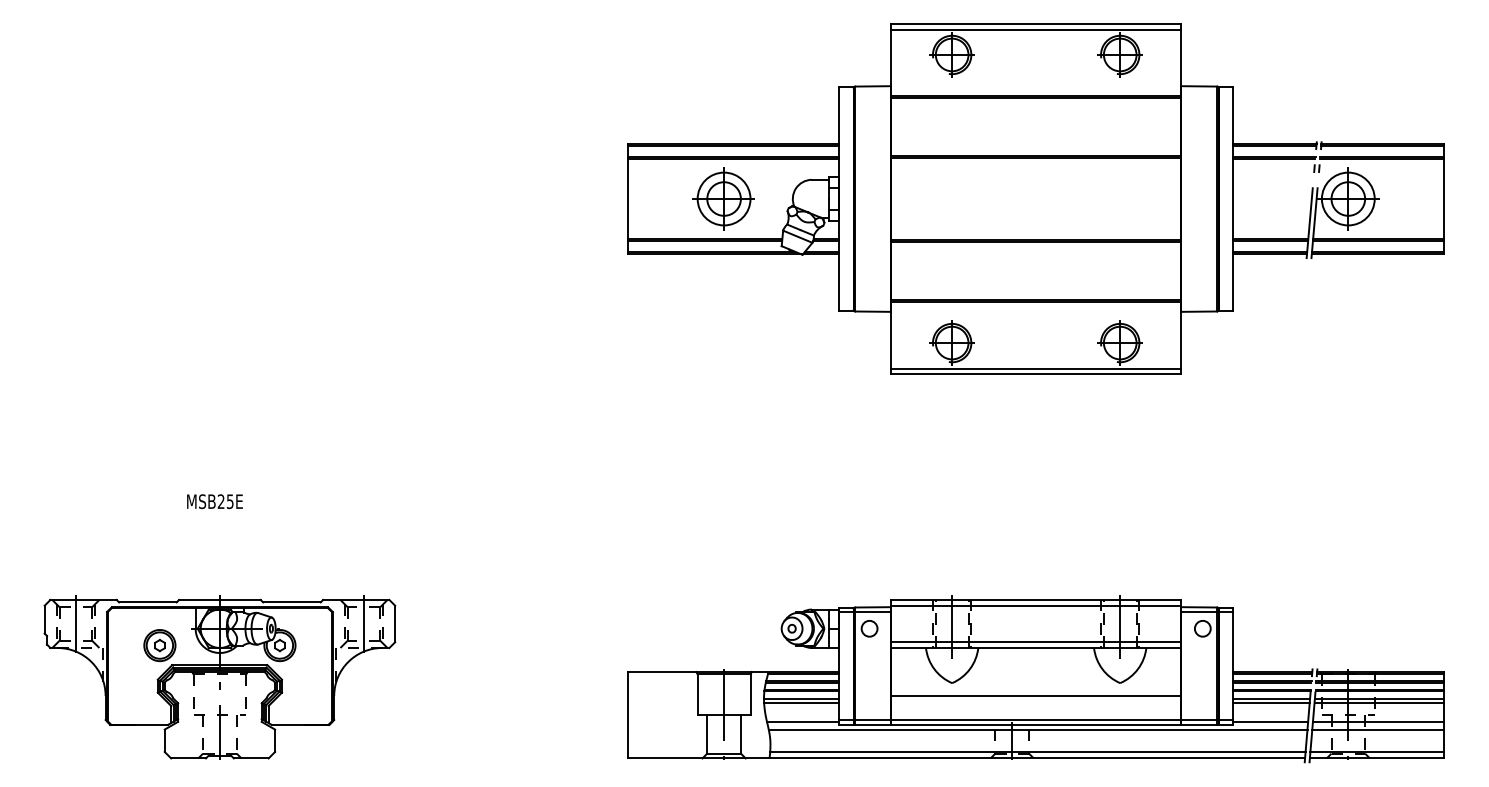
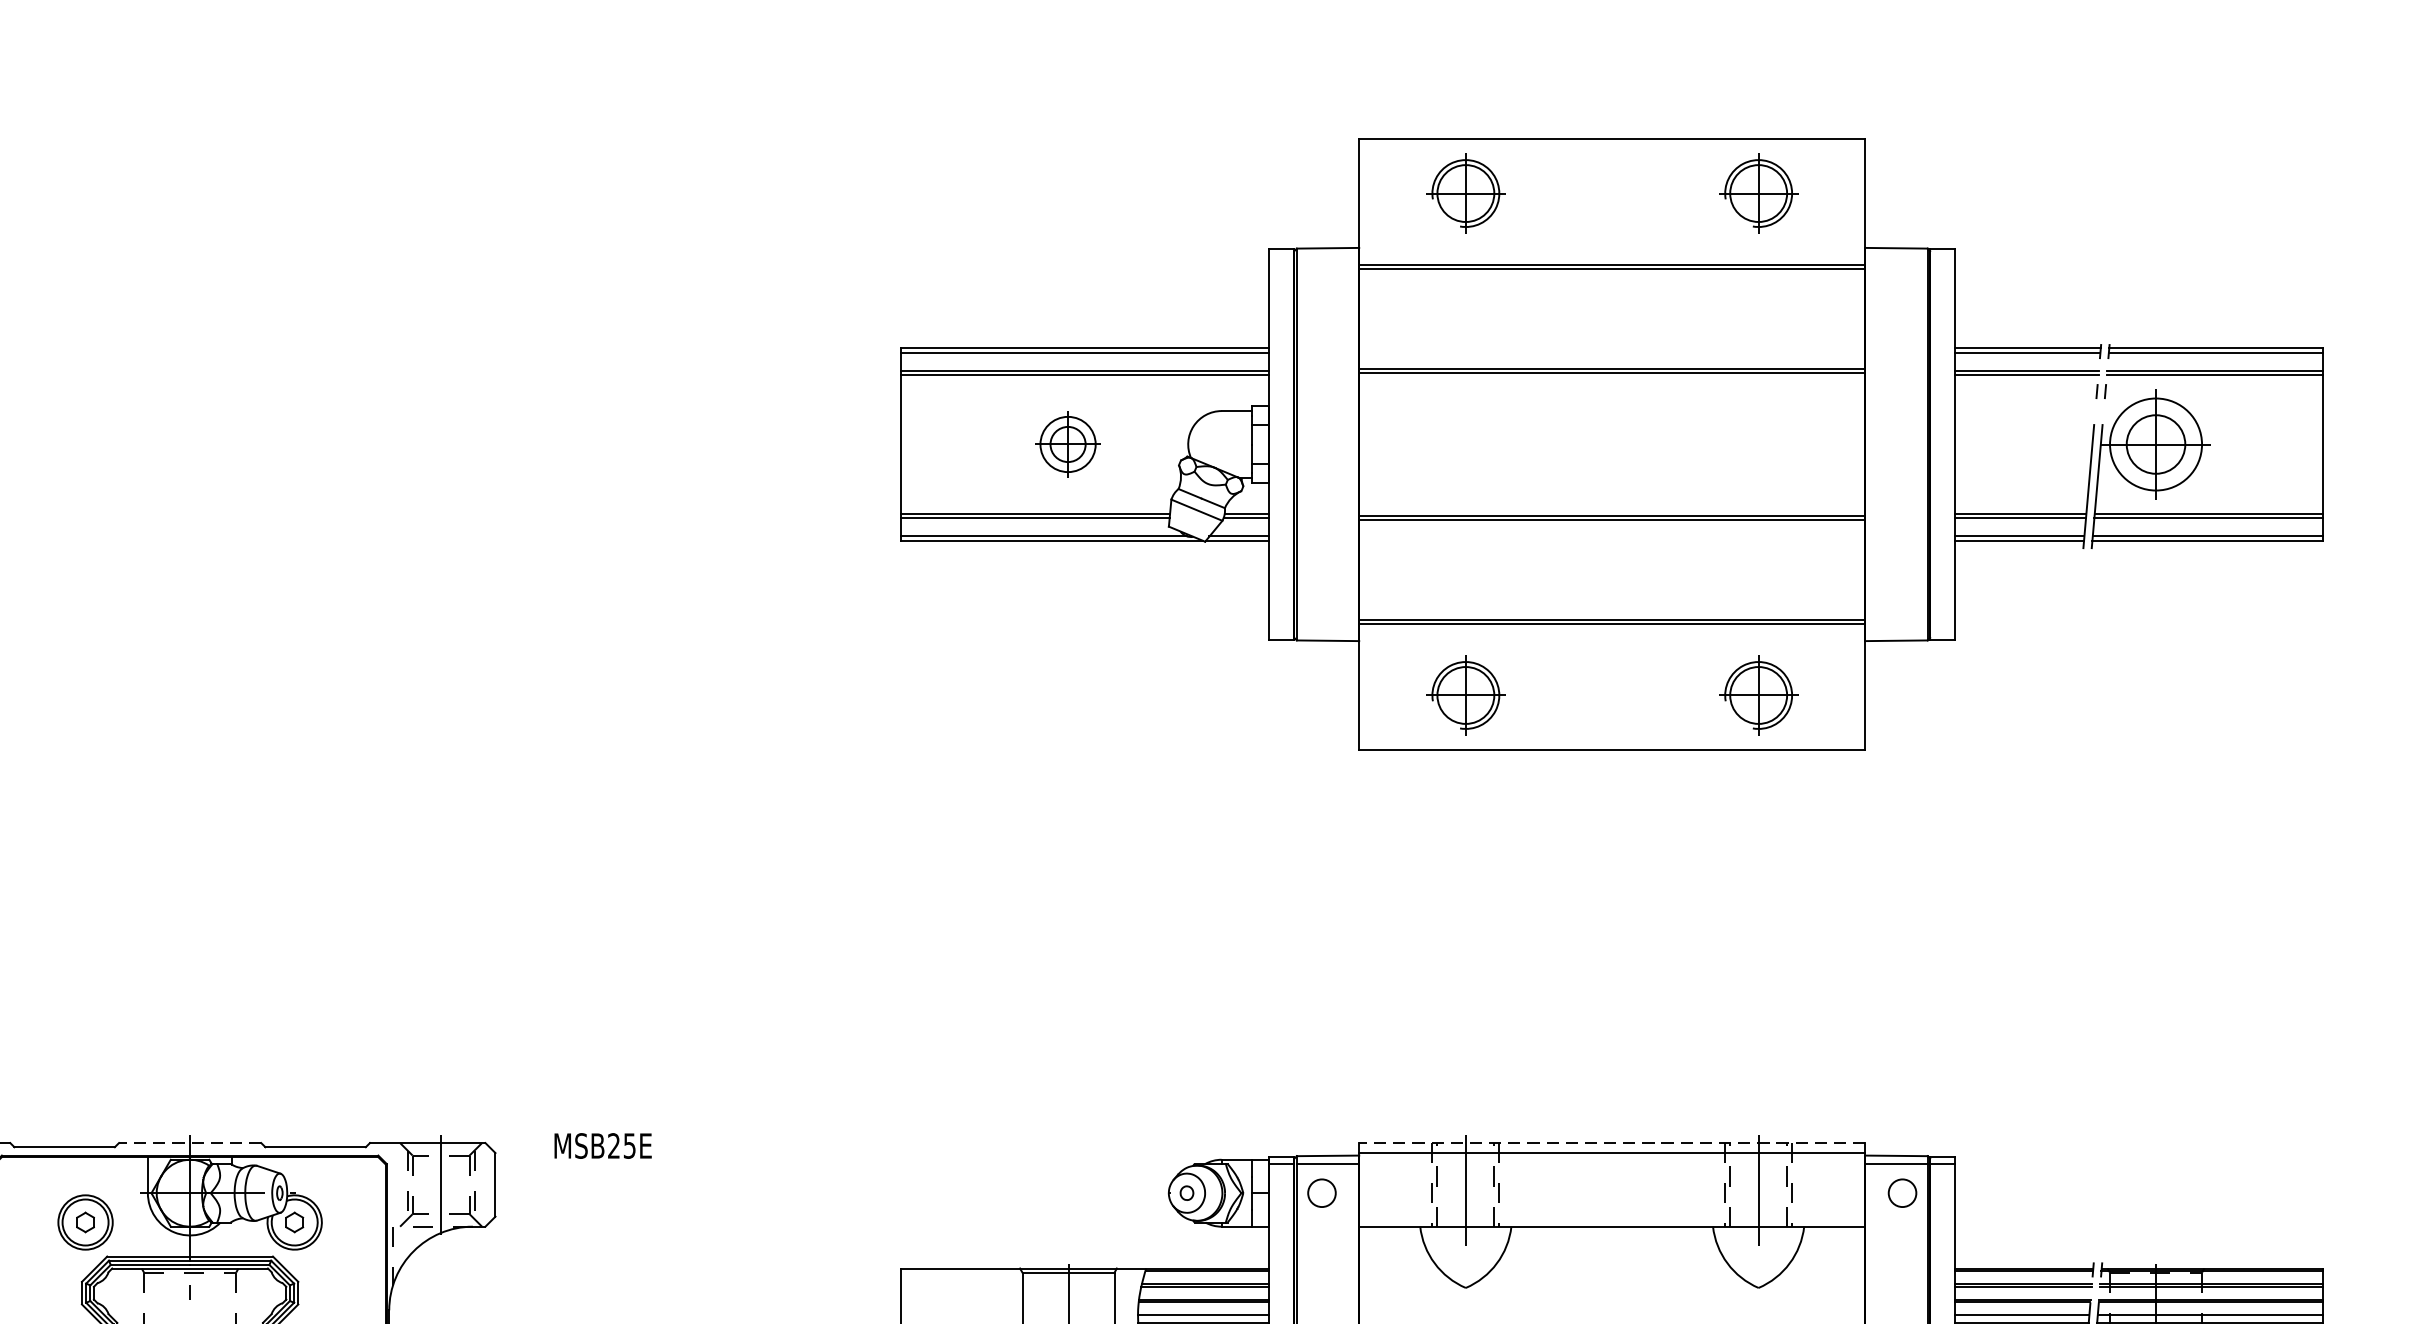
line: (1035, 29) -> (1611, 149), removed
part: (723, 198) -> (1067, 443), size x0.6
line: (1035, 368) -> (1611, 739), removed
text: (214, 501) -> (602, 1145), moved
line: (219, 599) -> (189, 1142), solid -> dashed
line: (1035, 599) -> (1611, 1142), solid -> dashed
line: (1035, 642) -> (1611, 1217), removed
line: (1035, 696) -> (1611, 1311), removed

